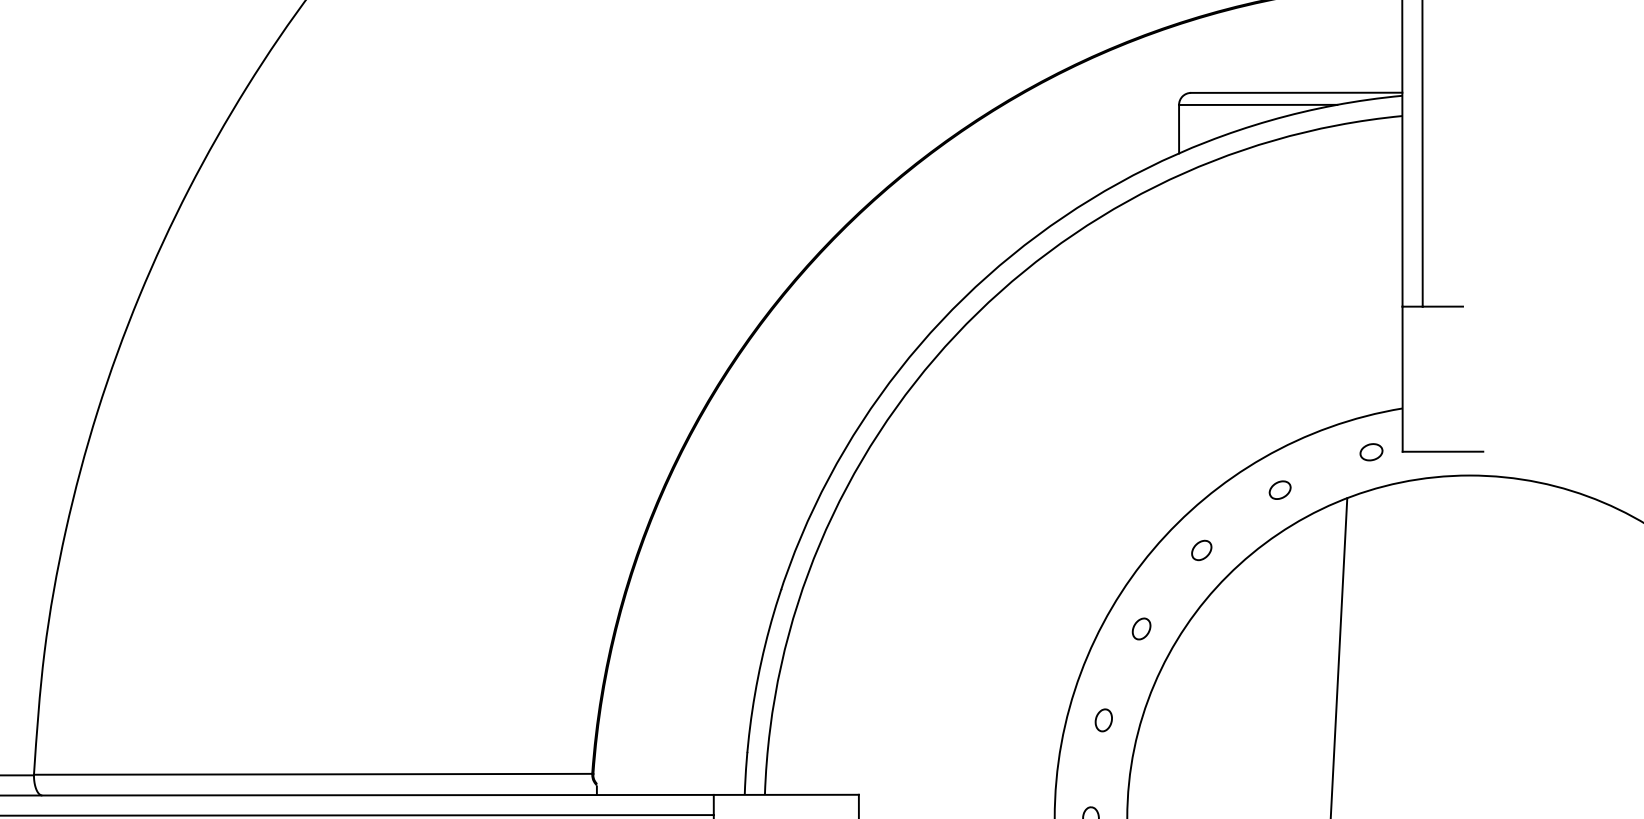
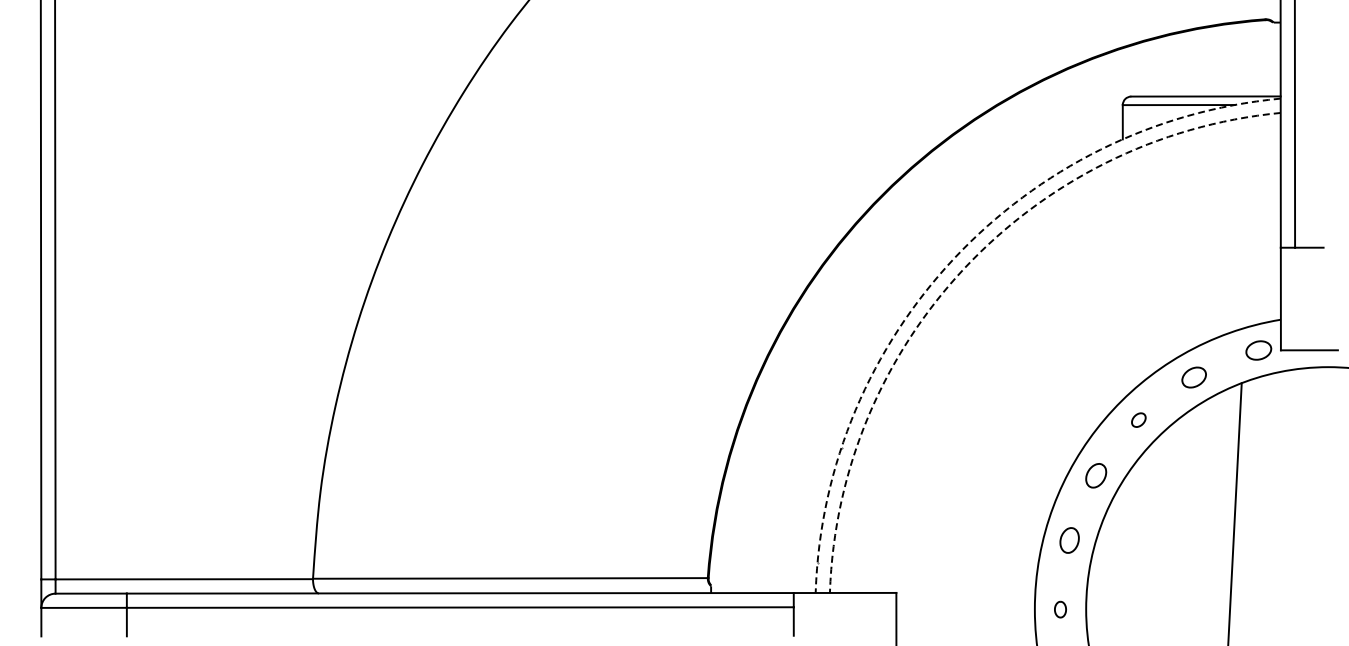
arc: (941, 320) -> (954, 257), solid -> dashed
arc: (955, 334) -> (964, 267), solid -> dashed
part: (1370, 451) -> (1258, 350), size x1.6
part: (1280, 490) -> (1194, 377), size x1.6
part: (1141, 628) -> (1096, 475), size x1.6
part: (1103, 719) -> (1069, 539), size x1.6

